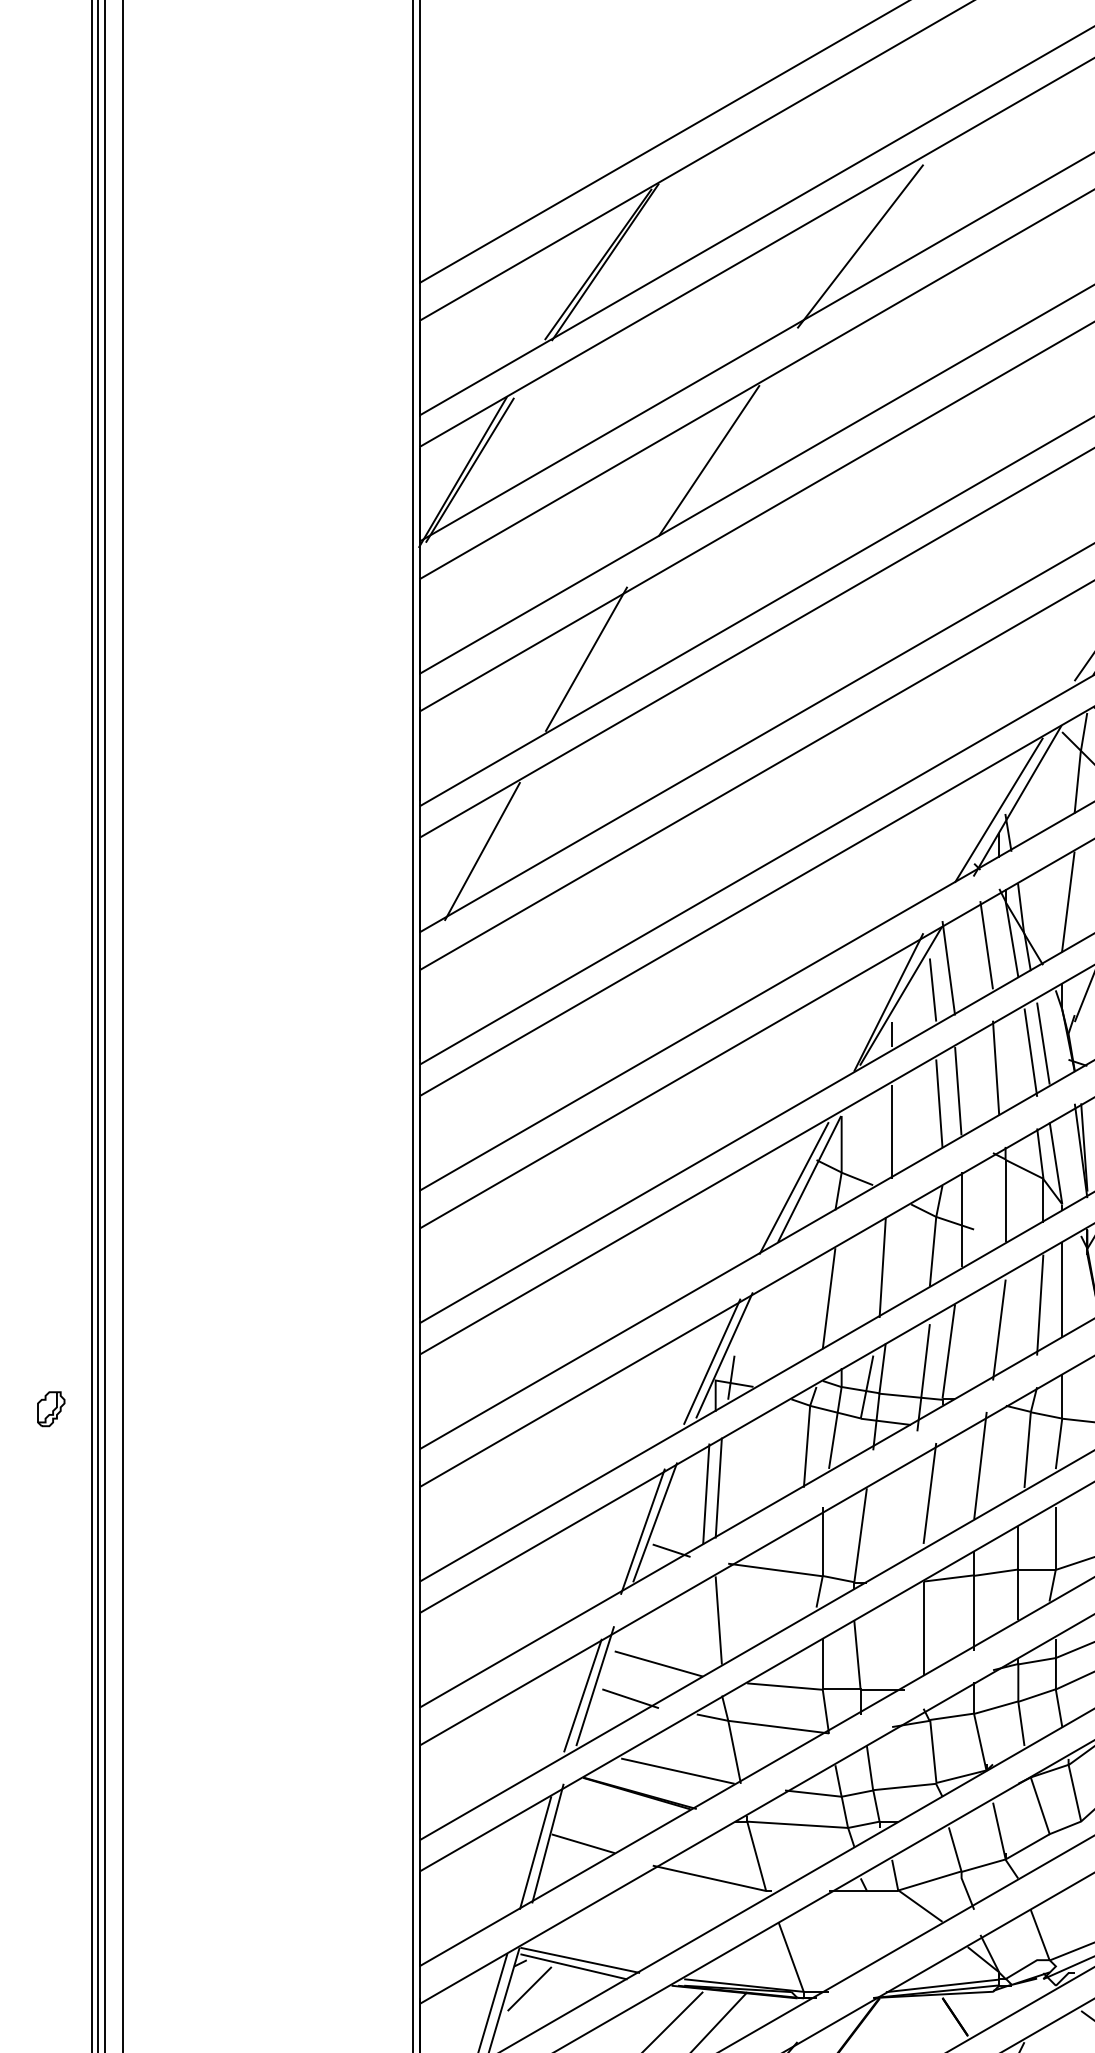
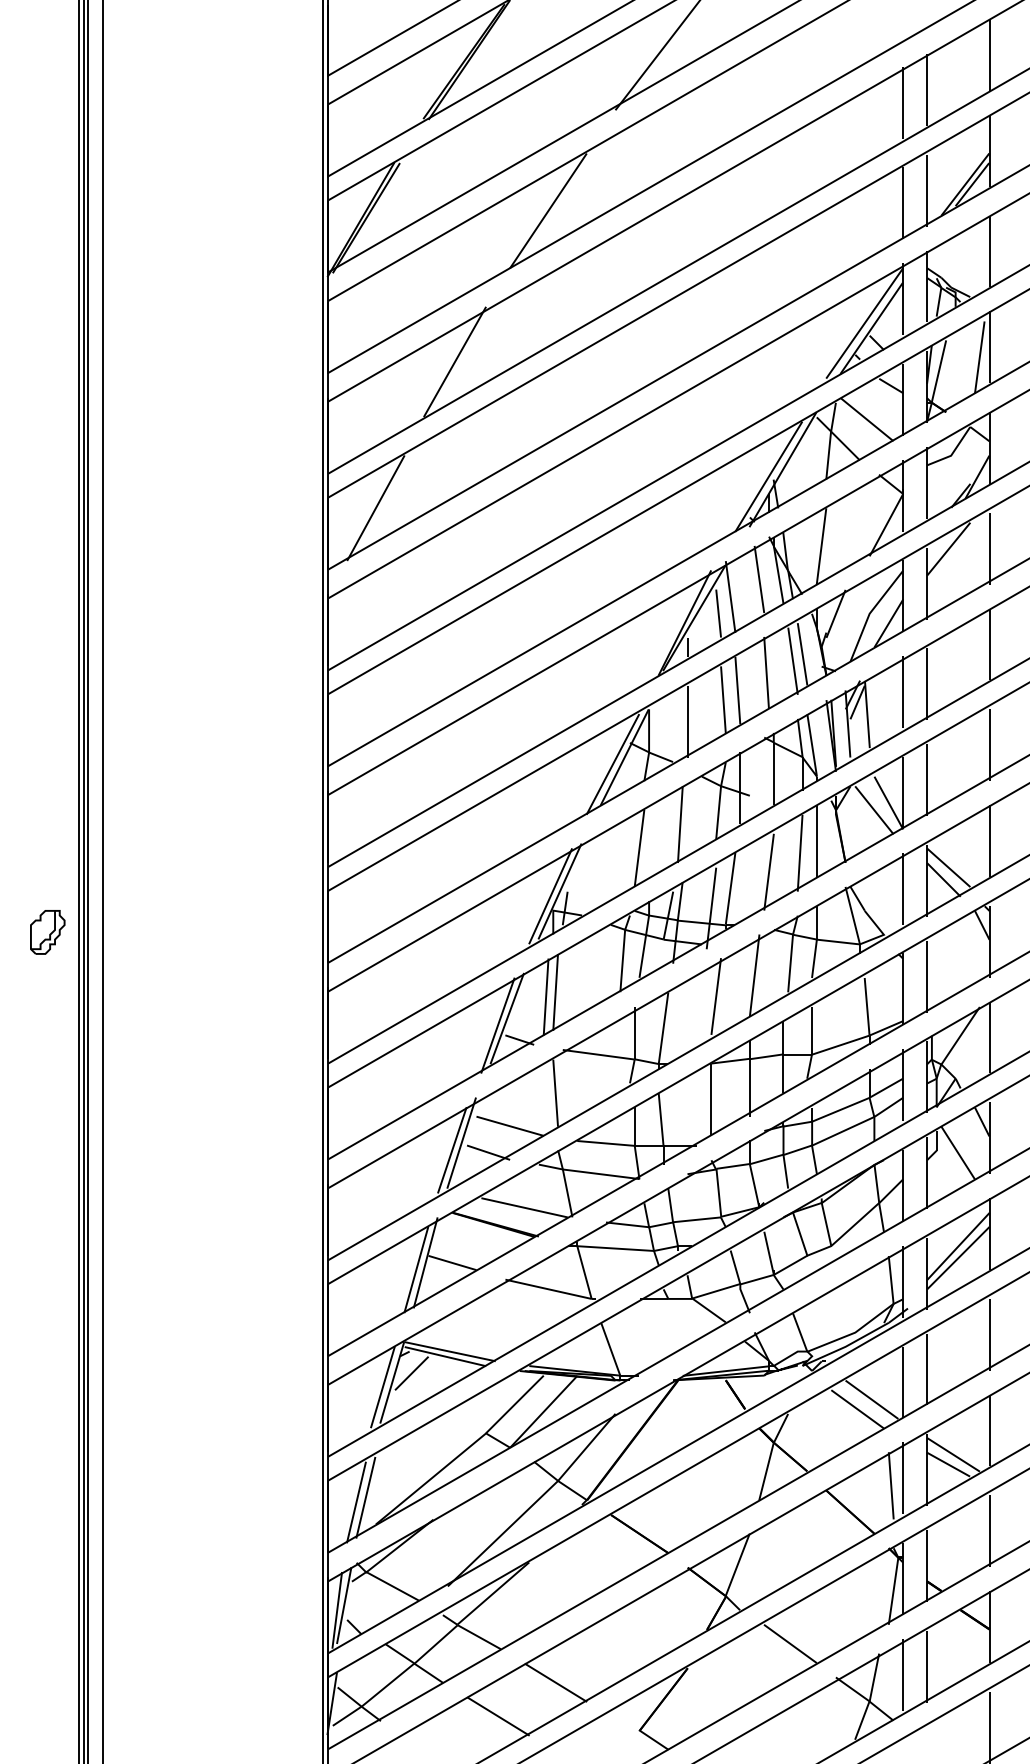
part: (50, 1409) -> (47, 932), size x1.67

